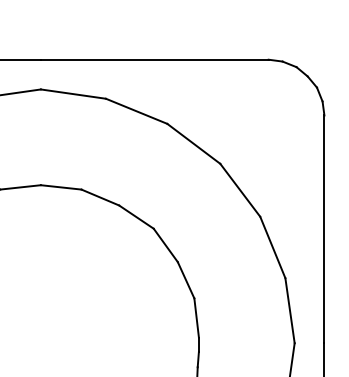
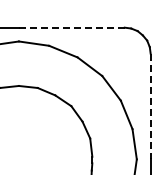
line: (154, 59) -> (71, 27), solid -> dashed
line: (324, 229) -> (150, 106), solid -> dashed

